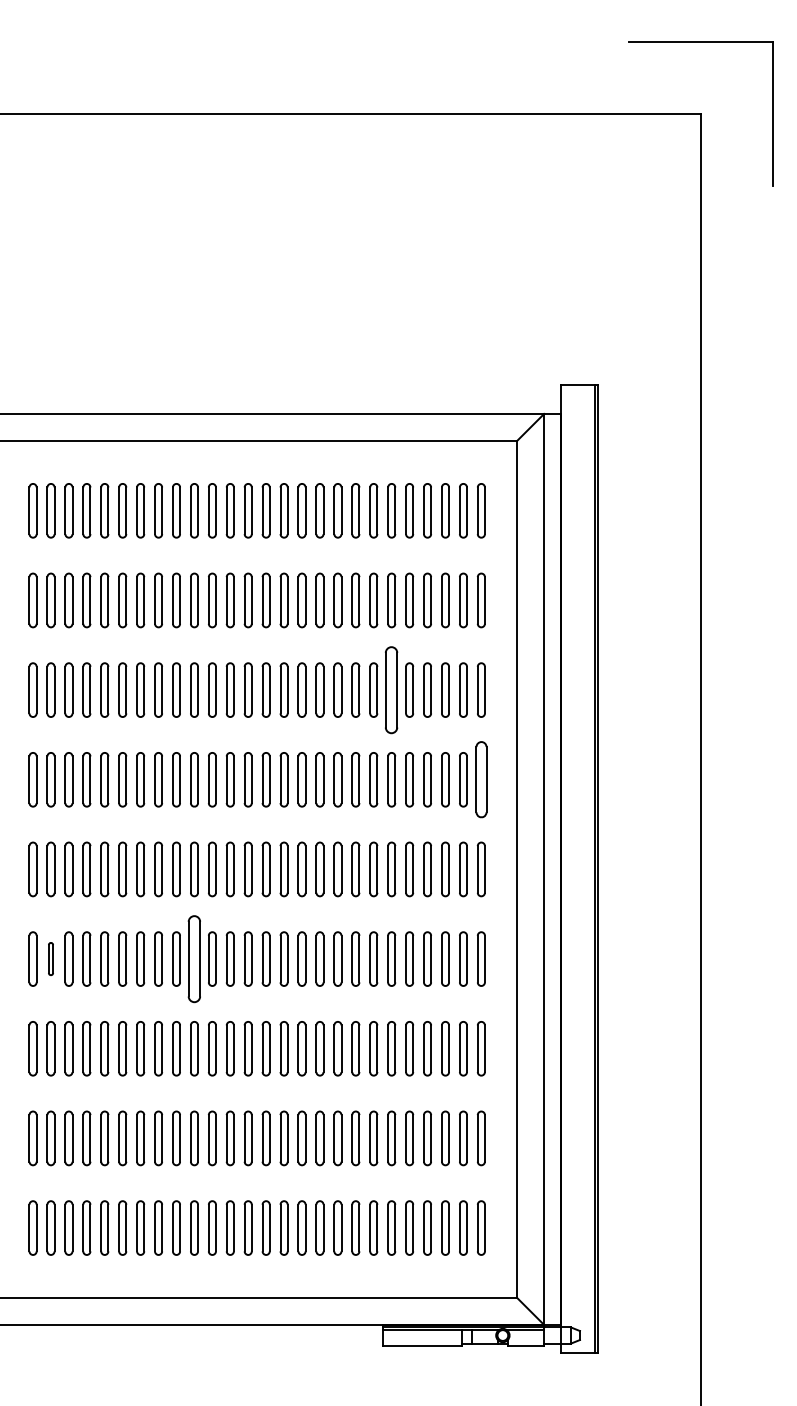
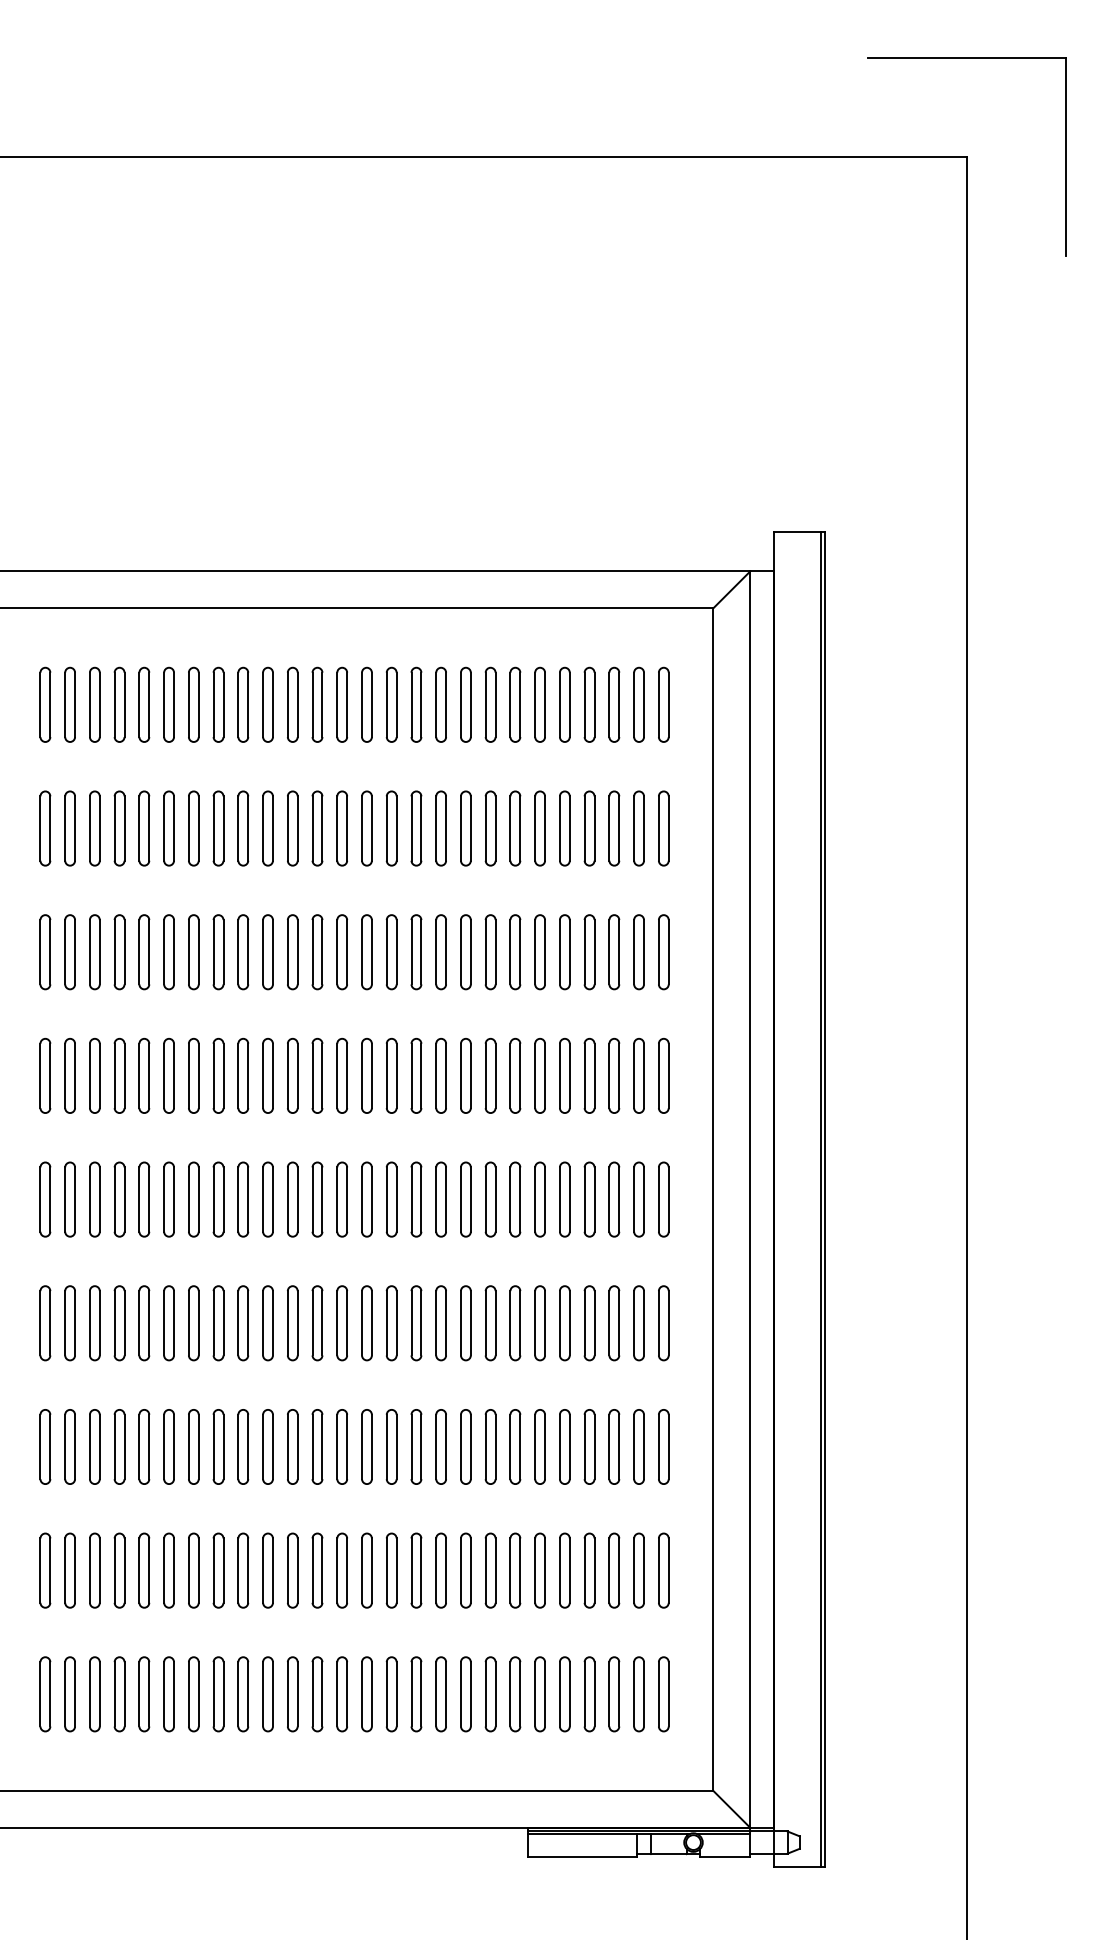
part: (391, 689) -> (539, 951), size x0.62
part: (480, 779) -> (662, 1075), size x0.71
part: (50, 958) -> (69, 1322), size x1.67
part: (194, 958) -> (268, 1322), size x0.62

